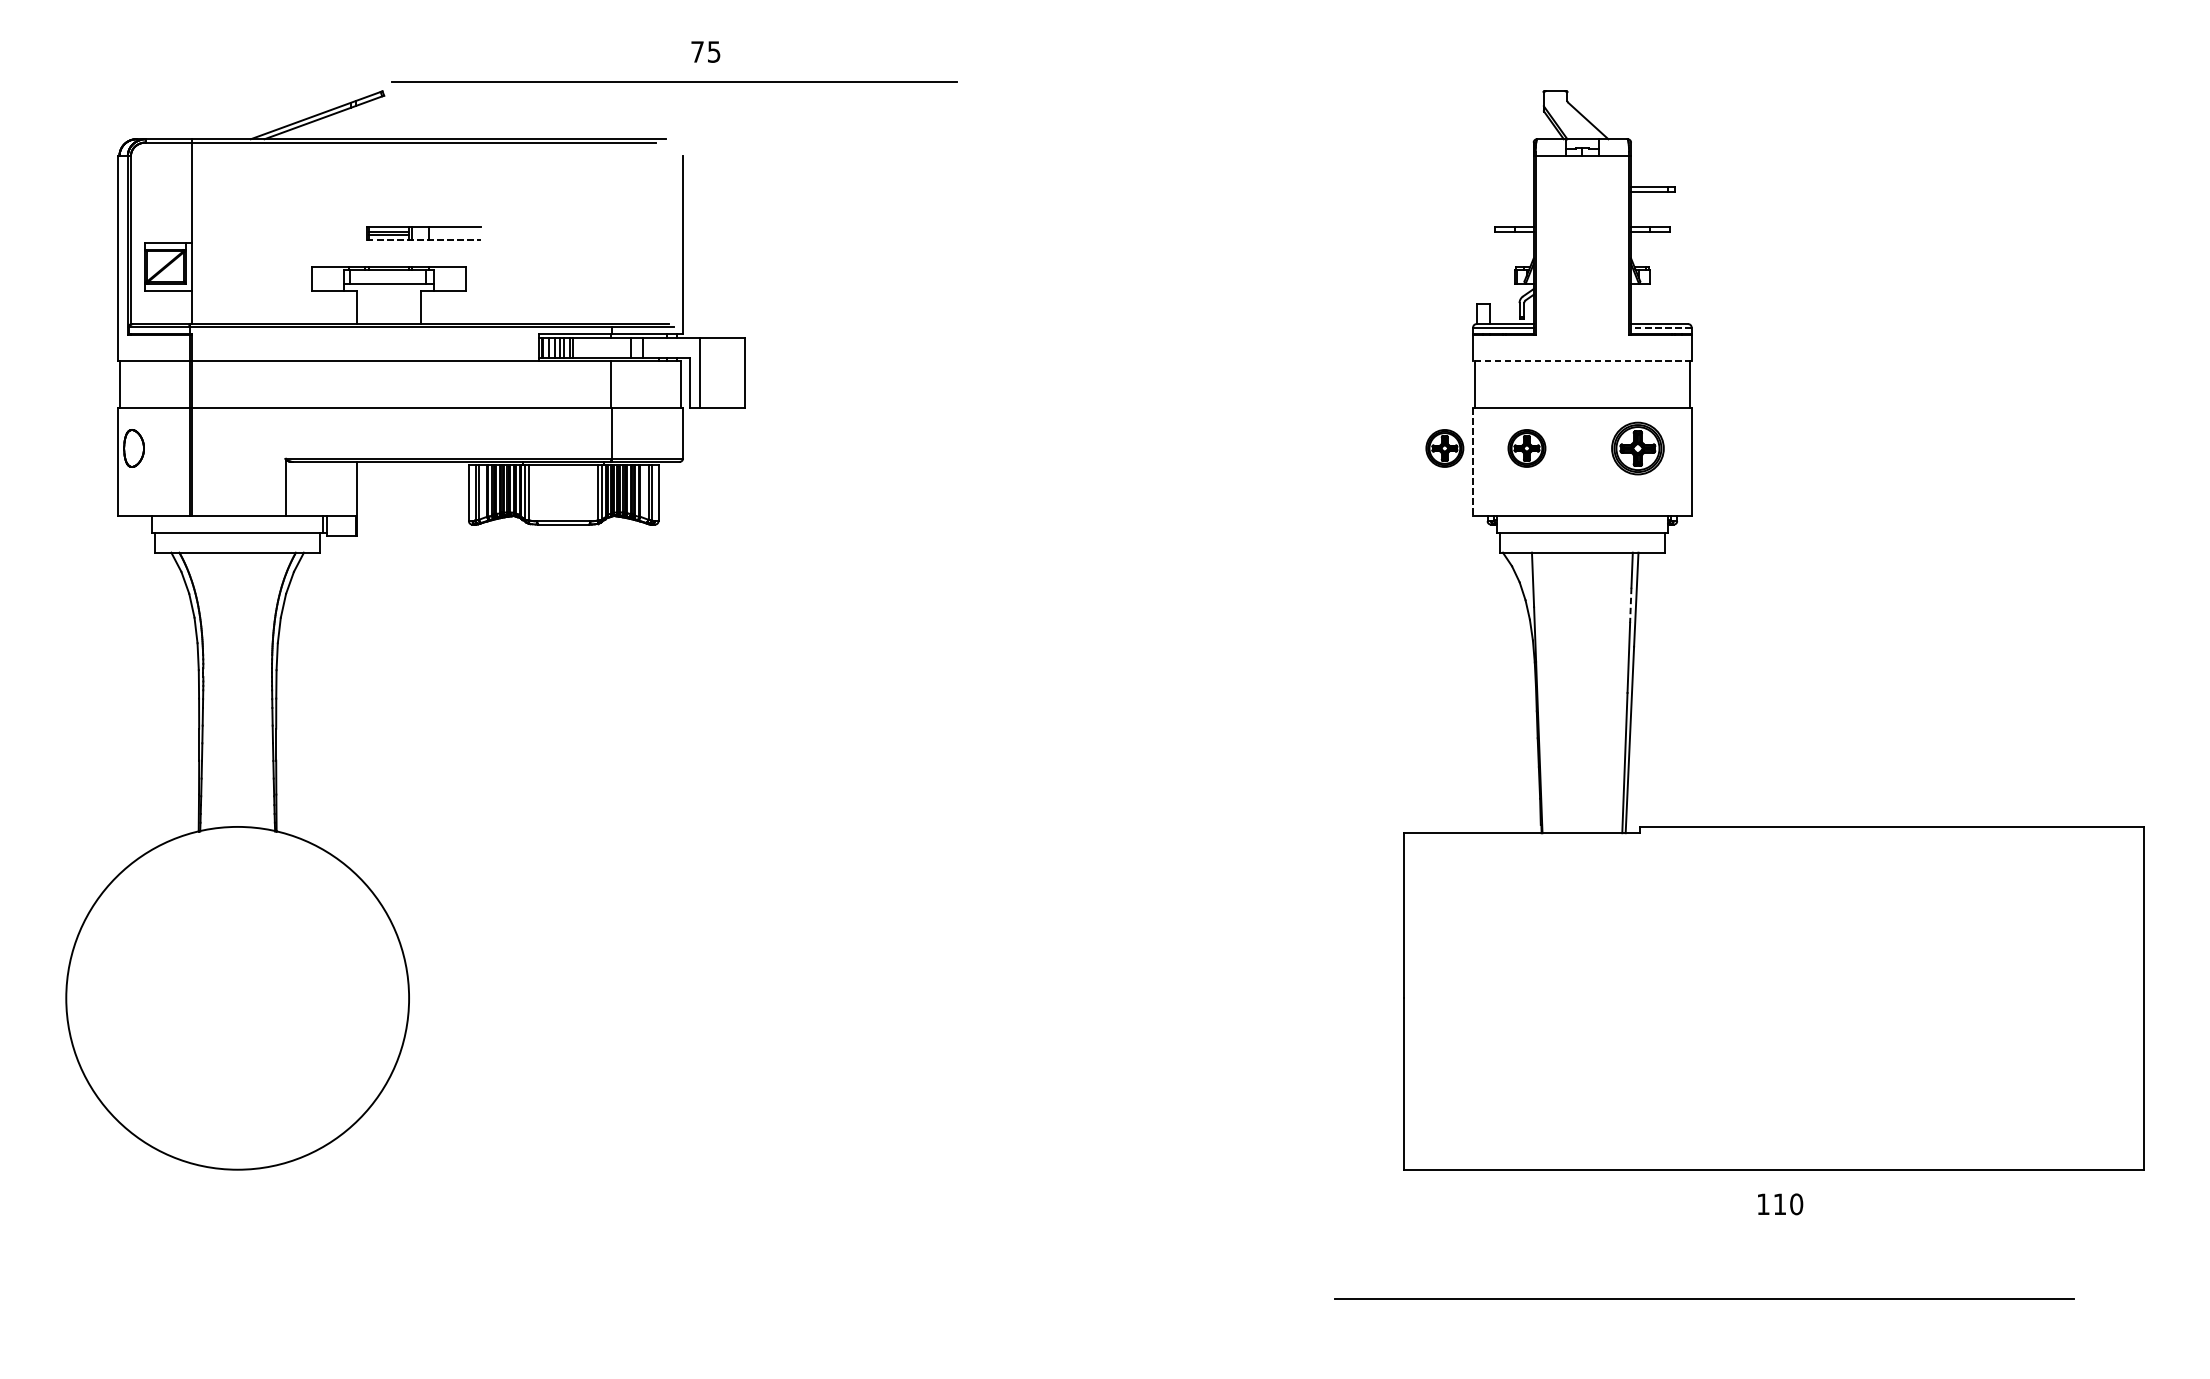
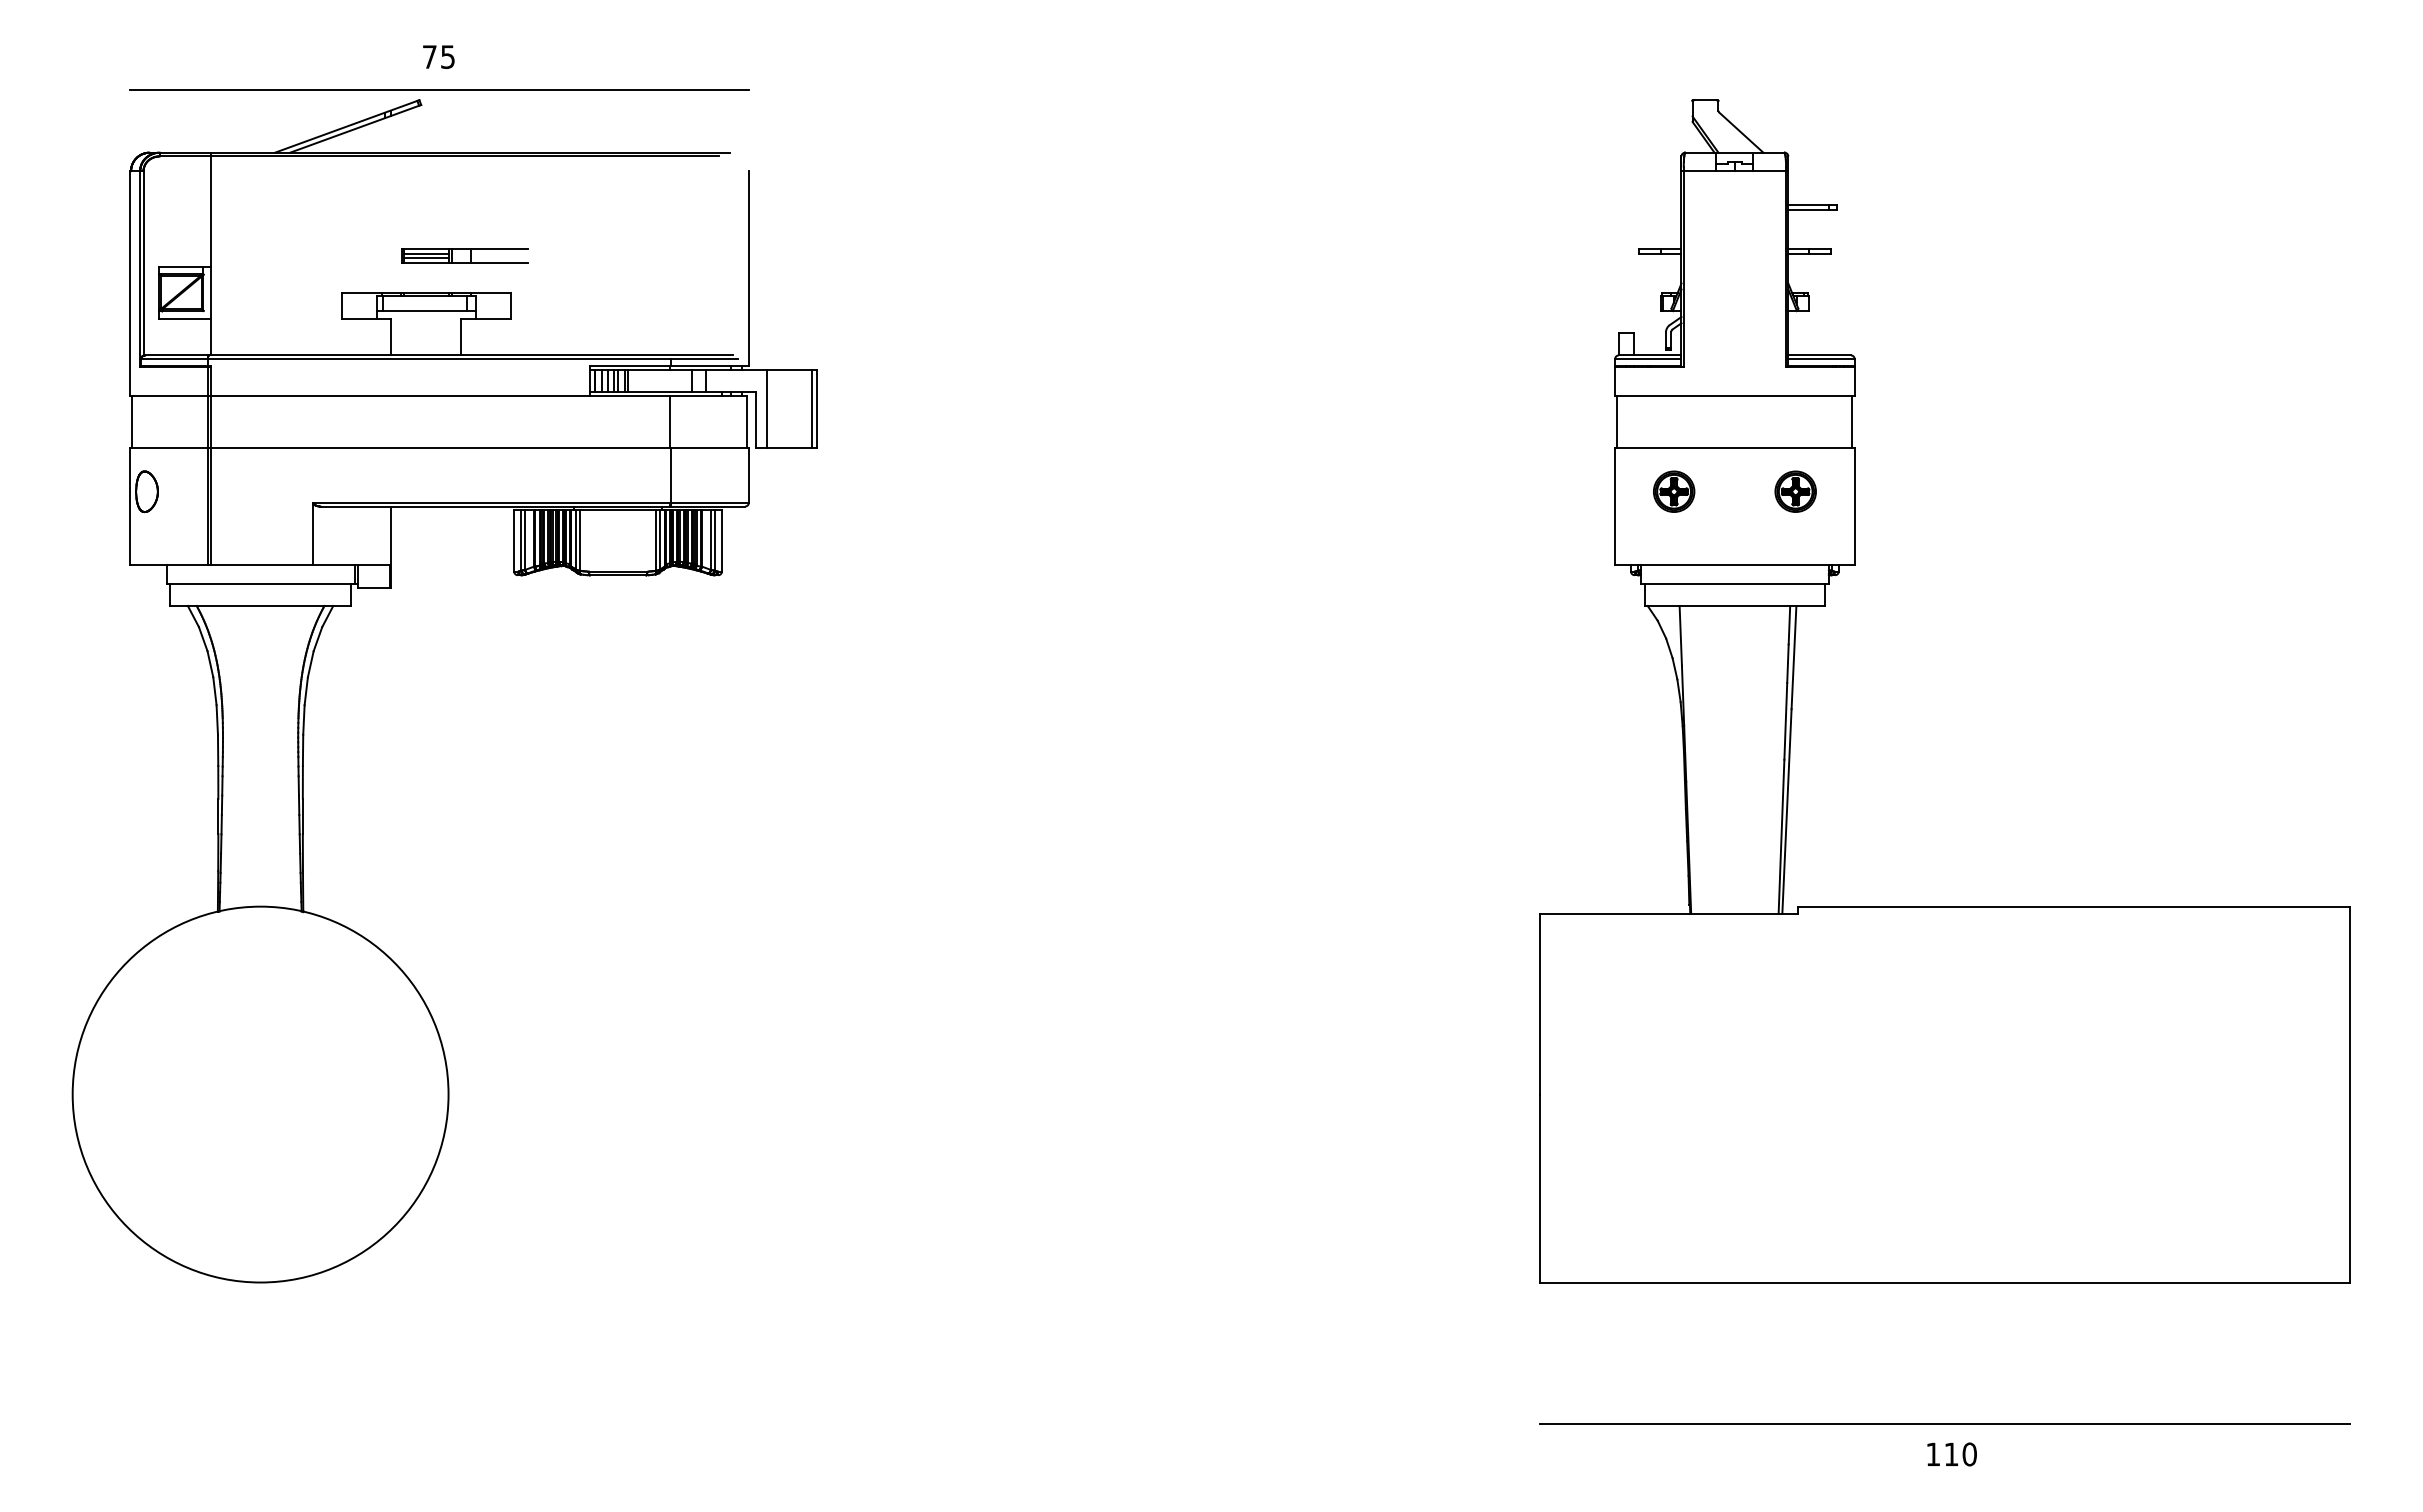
text: (705, 51) -> (438, 56), moved
line: (674, 81) -> (439, 89), moved
line: (424, 240) -> (465, 263), dashed -> solid
line: (1661, 327) -> (1821, 359), dashed -> solid
line: (1582, 360) -> (1734, 395), dashed -> solid
line: (741, 372) -> (812, 408), added
part: (1445, 448) -> (1584, 491), removed
part: (1637, 448) -> (1795, 491), size x0.71
line: (1473, 461) -> (1615, 506), dashed -> solid
line: (1630, 606) -> (1787, 664), dashed -> solid
text: (1779, 1204) -> (1951, 1454), moved
line: (1704, 1298) -> (1944, 1423), moved

